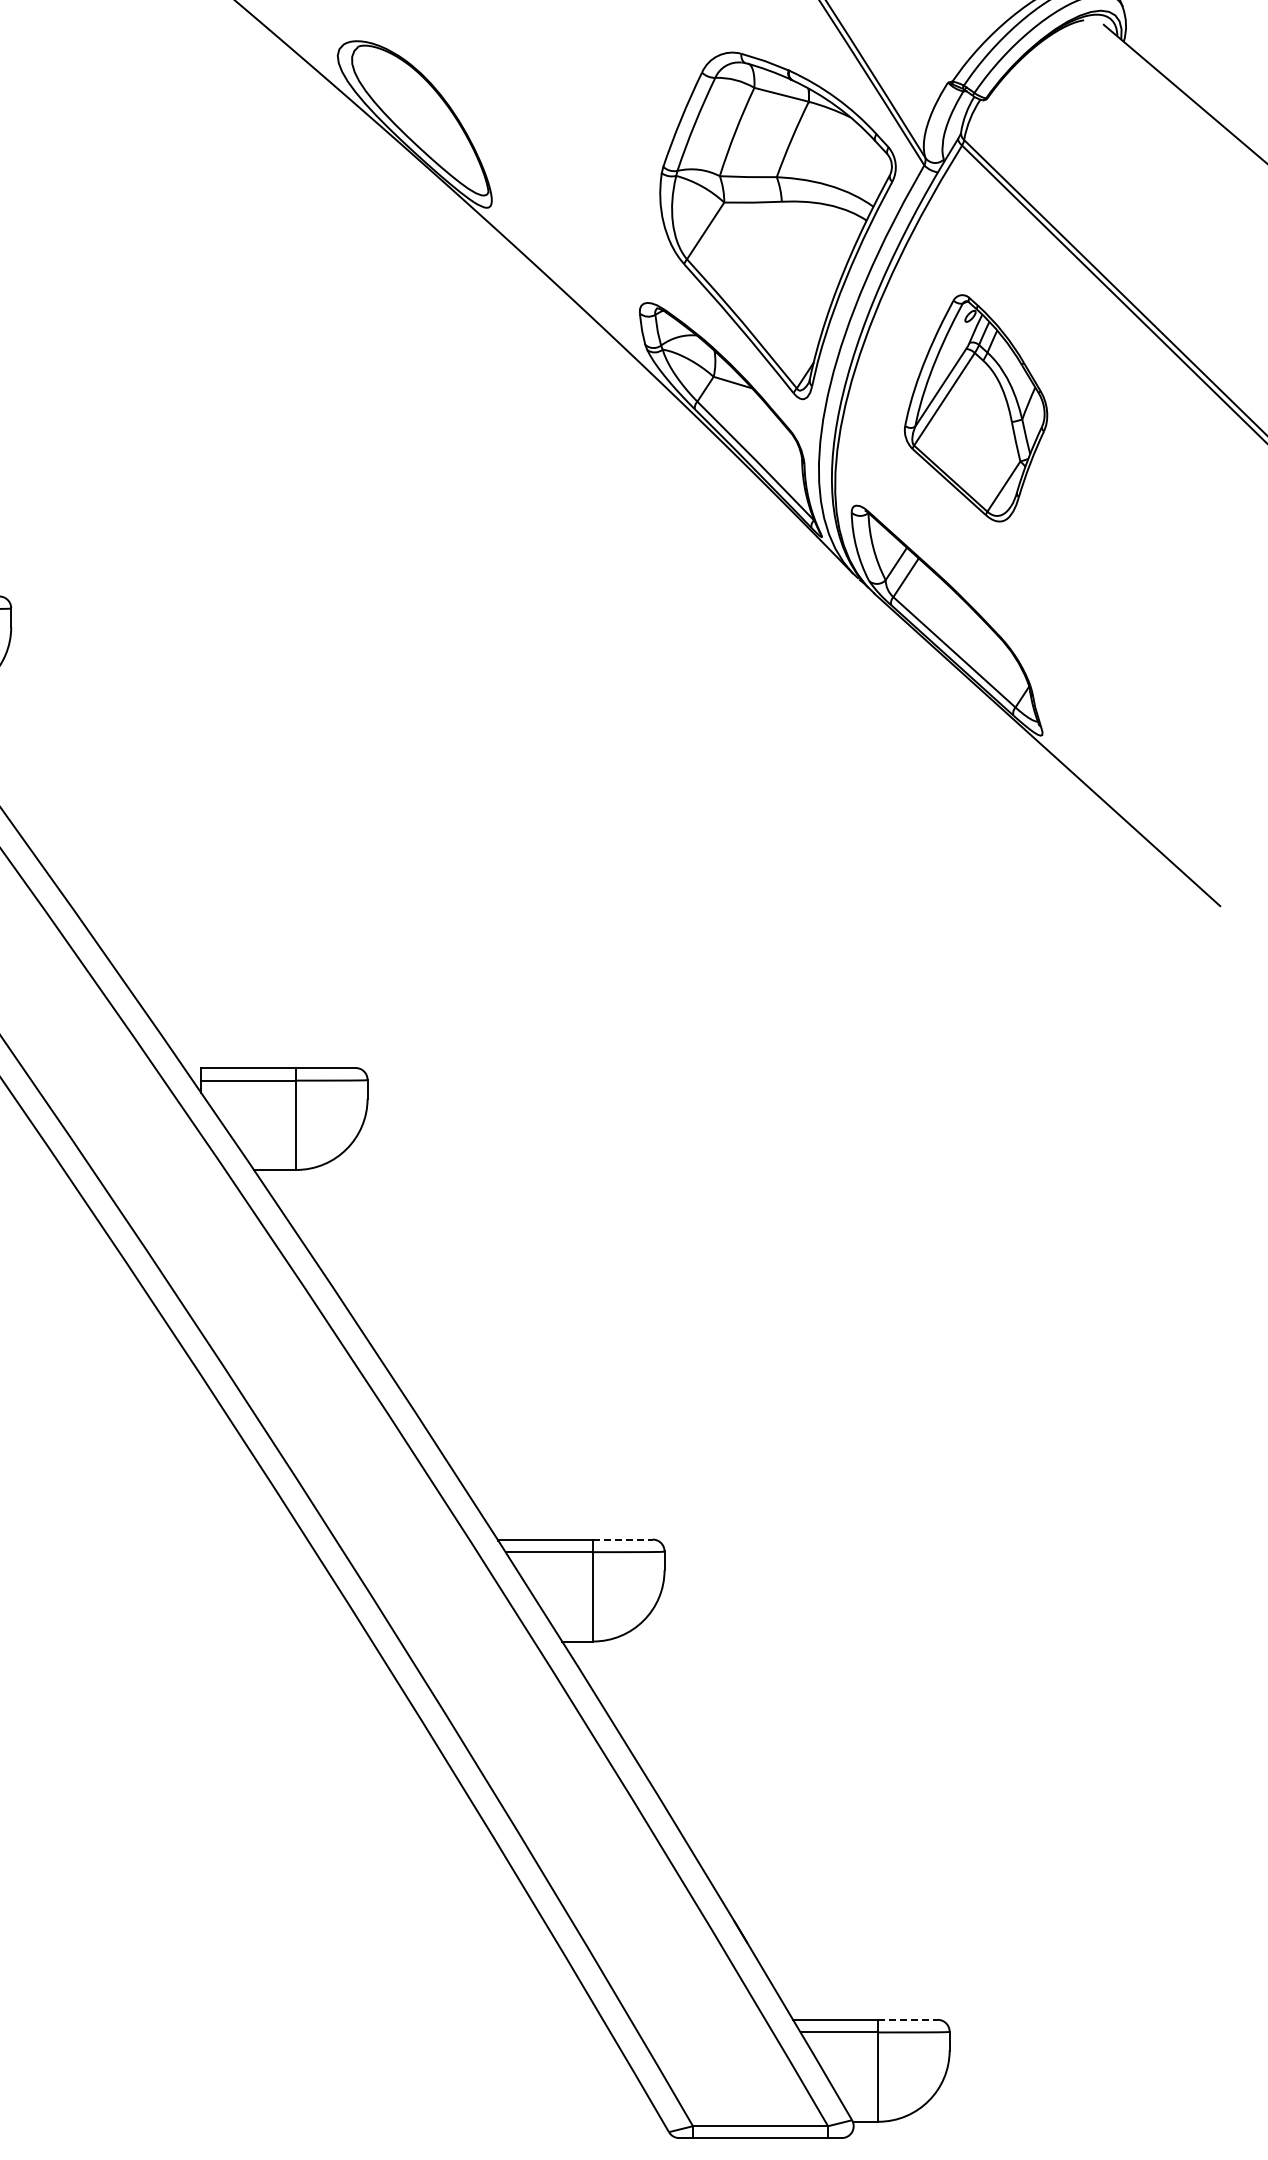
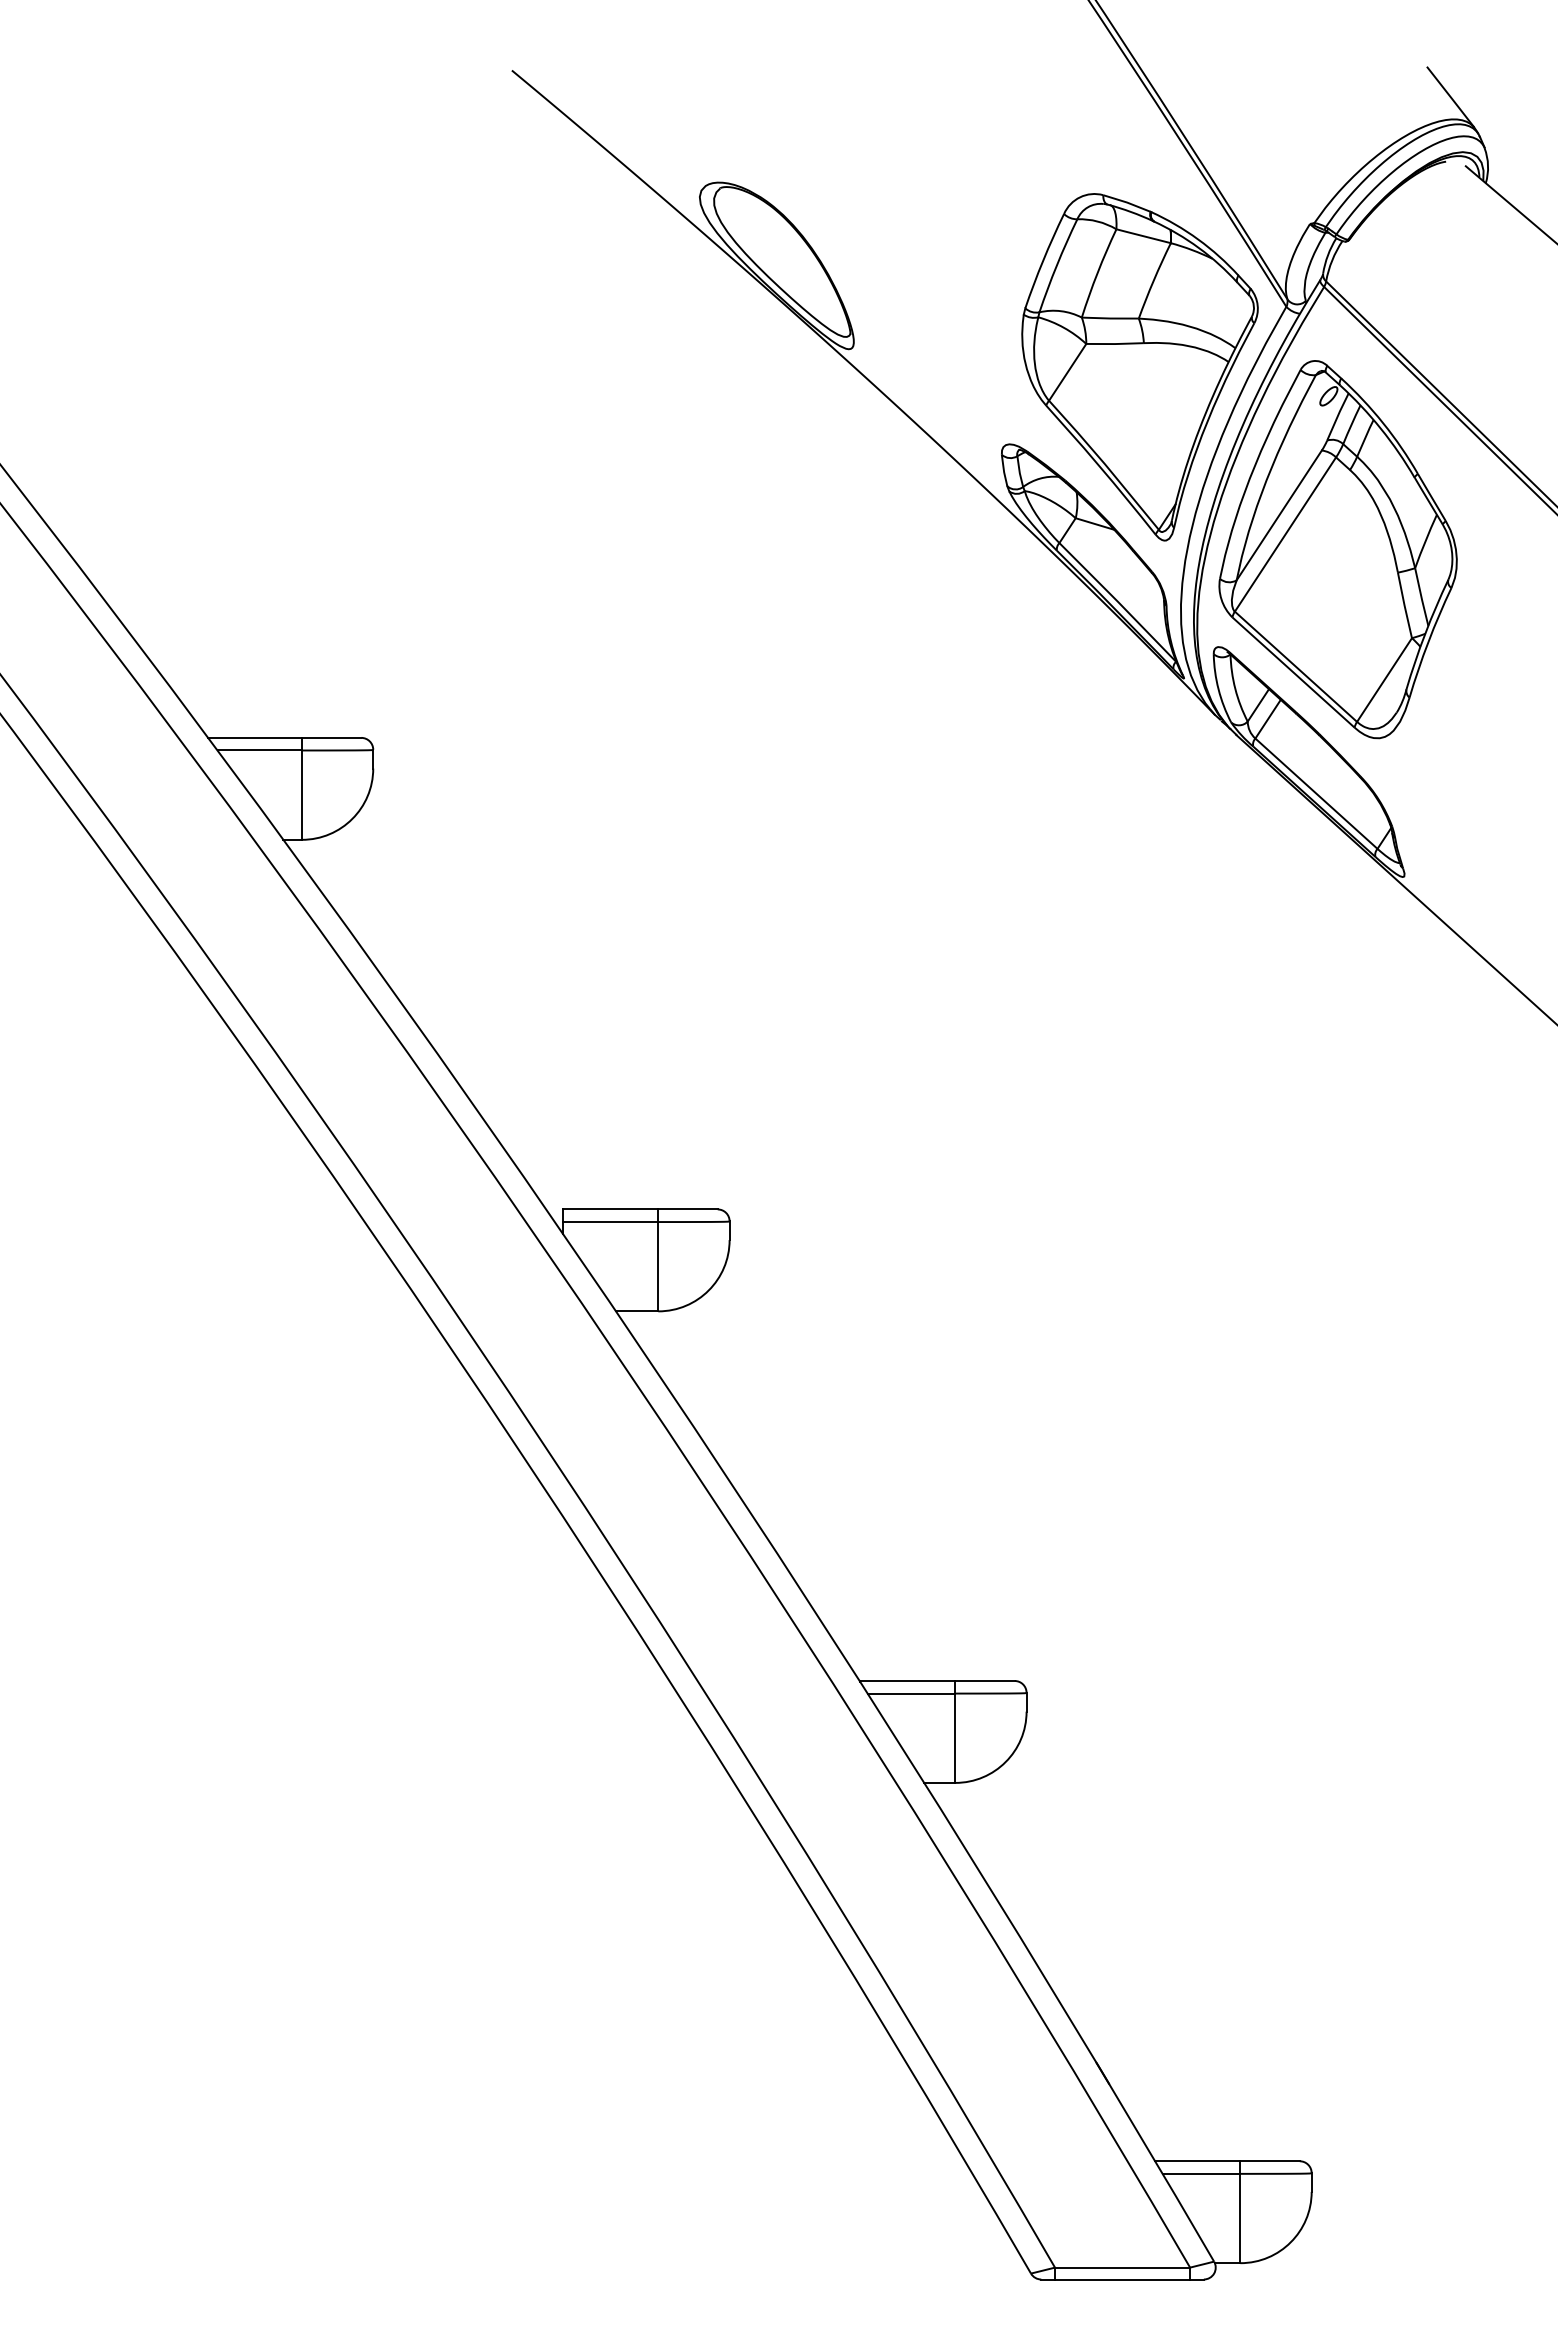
part: (975, 408) -> (1337, 549), size x1.67
line: (623, 1539) -> (985, 1680), dashed -> solid
line: (908, 2020) -> (1270, 2161), dashed -> solid

